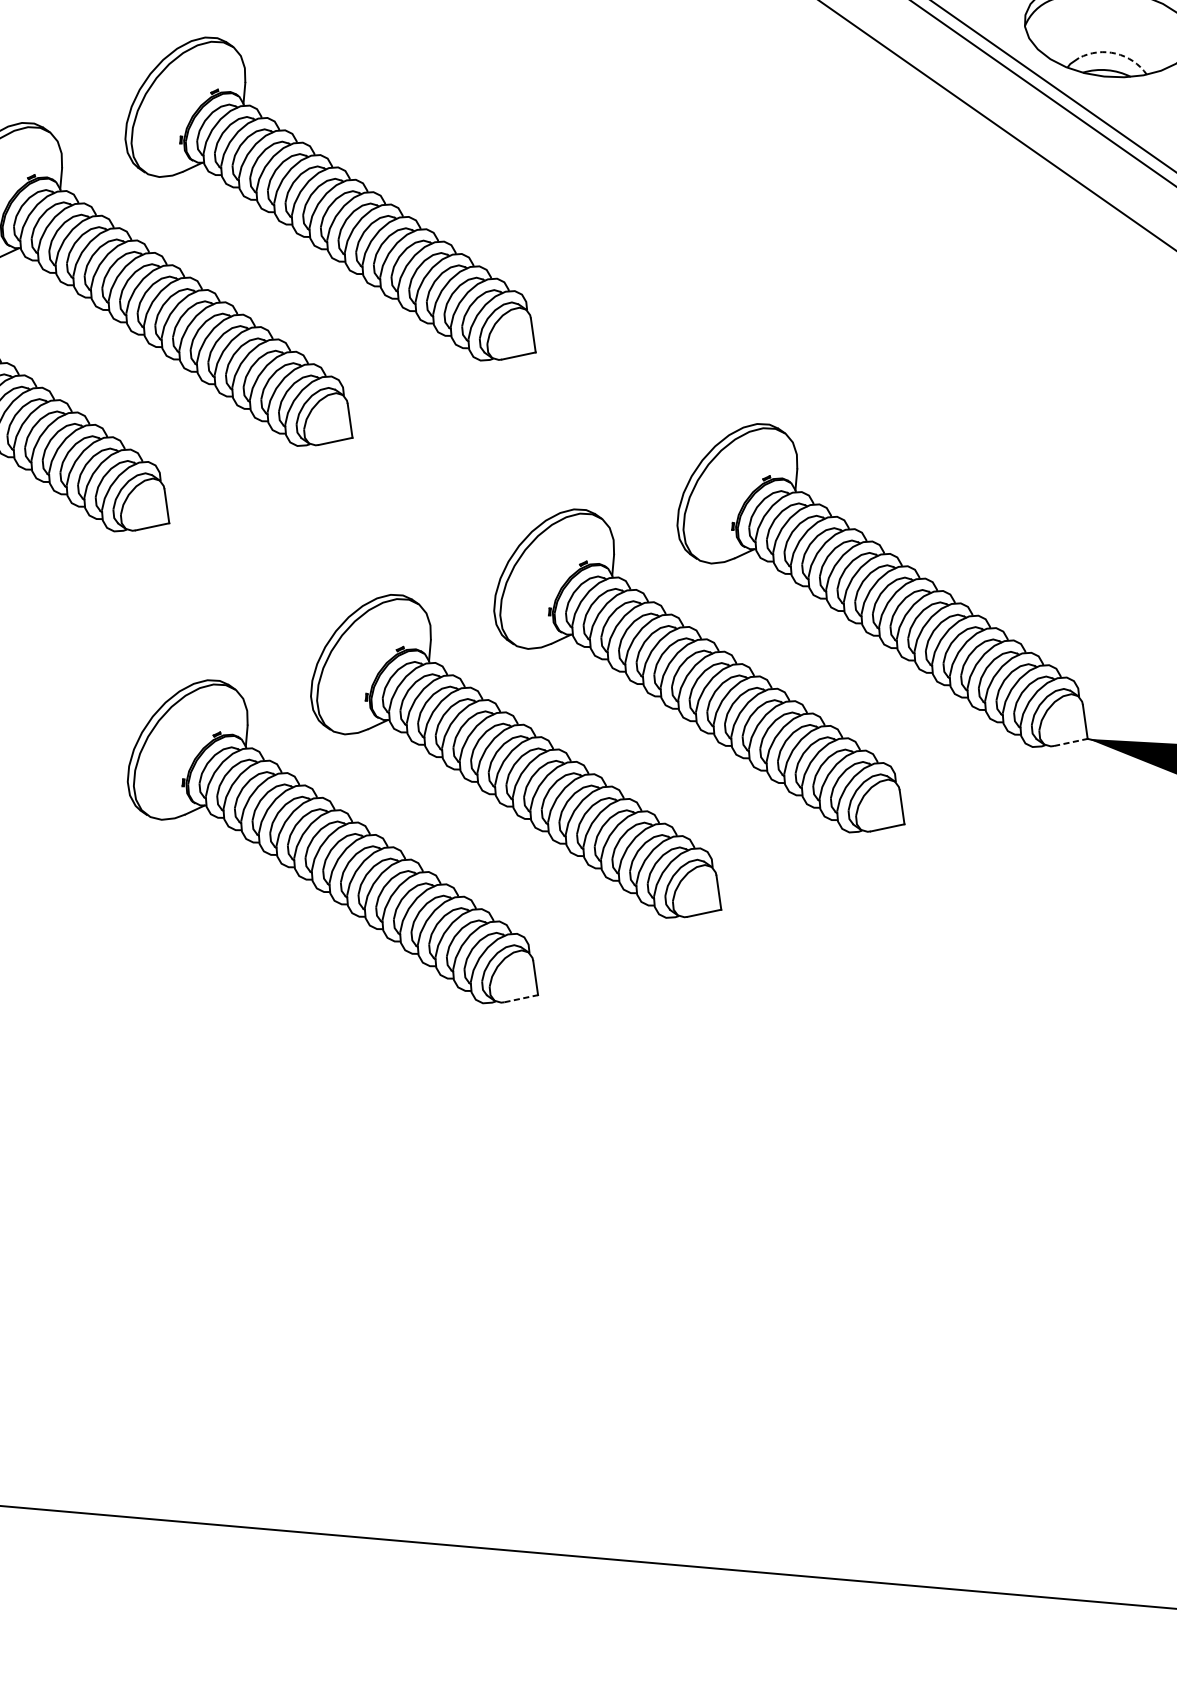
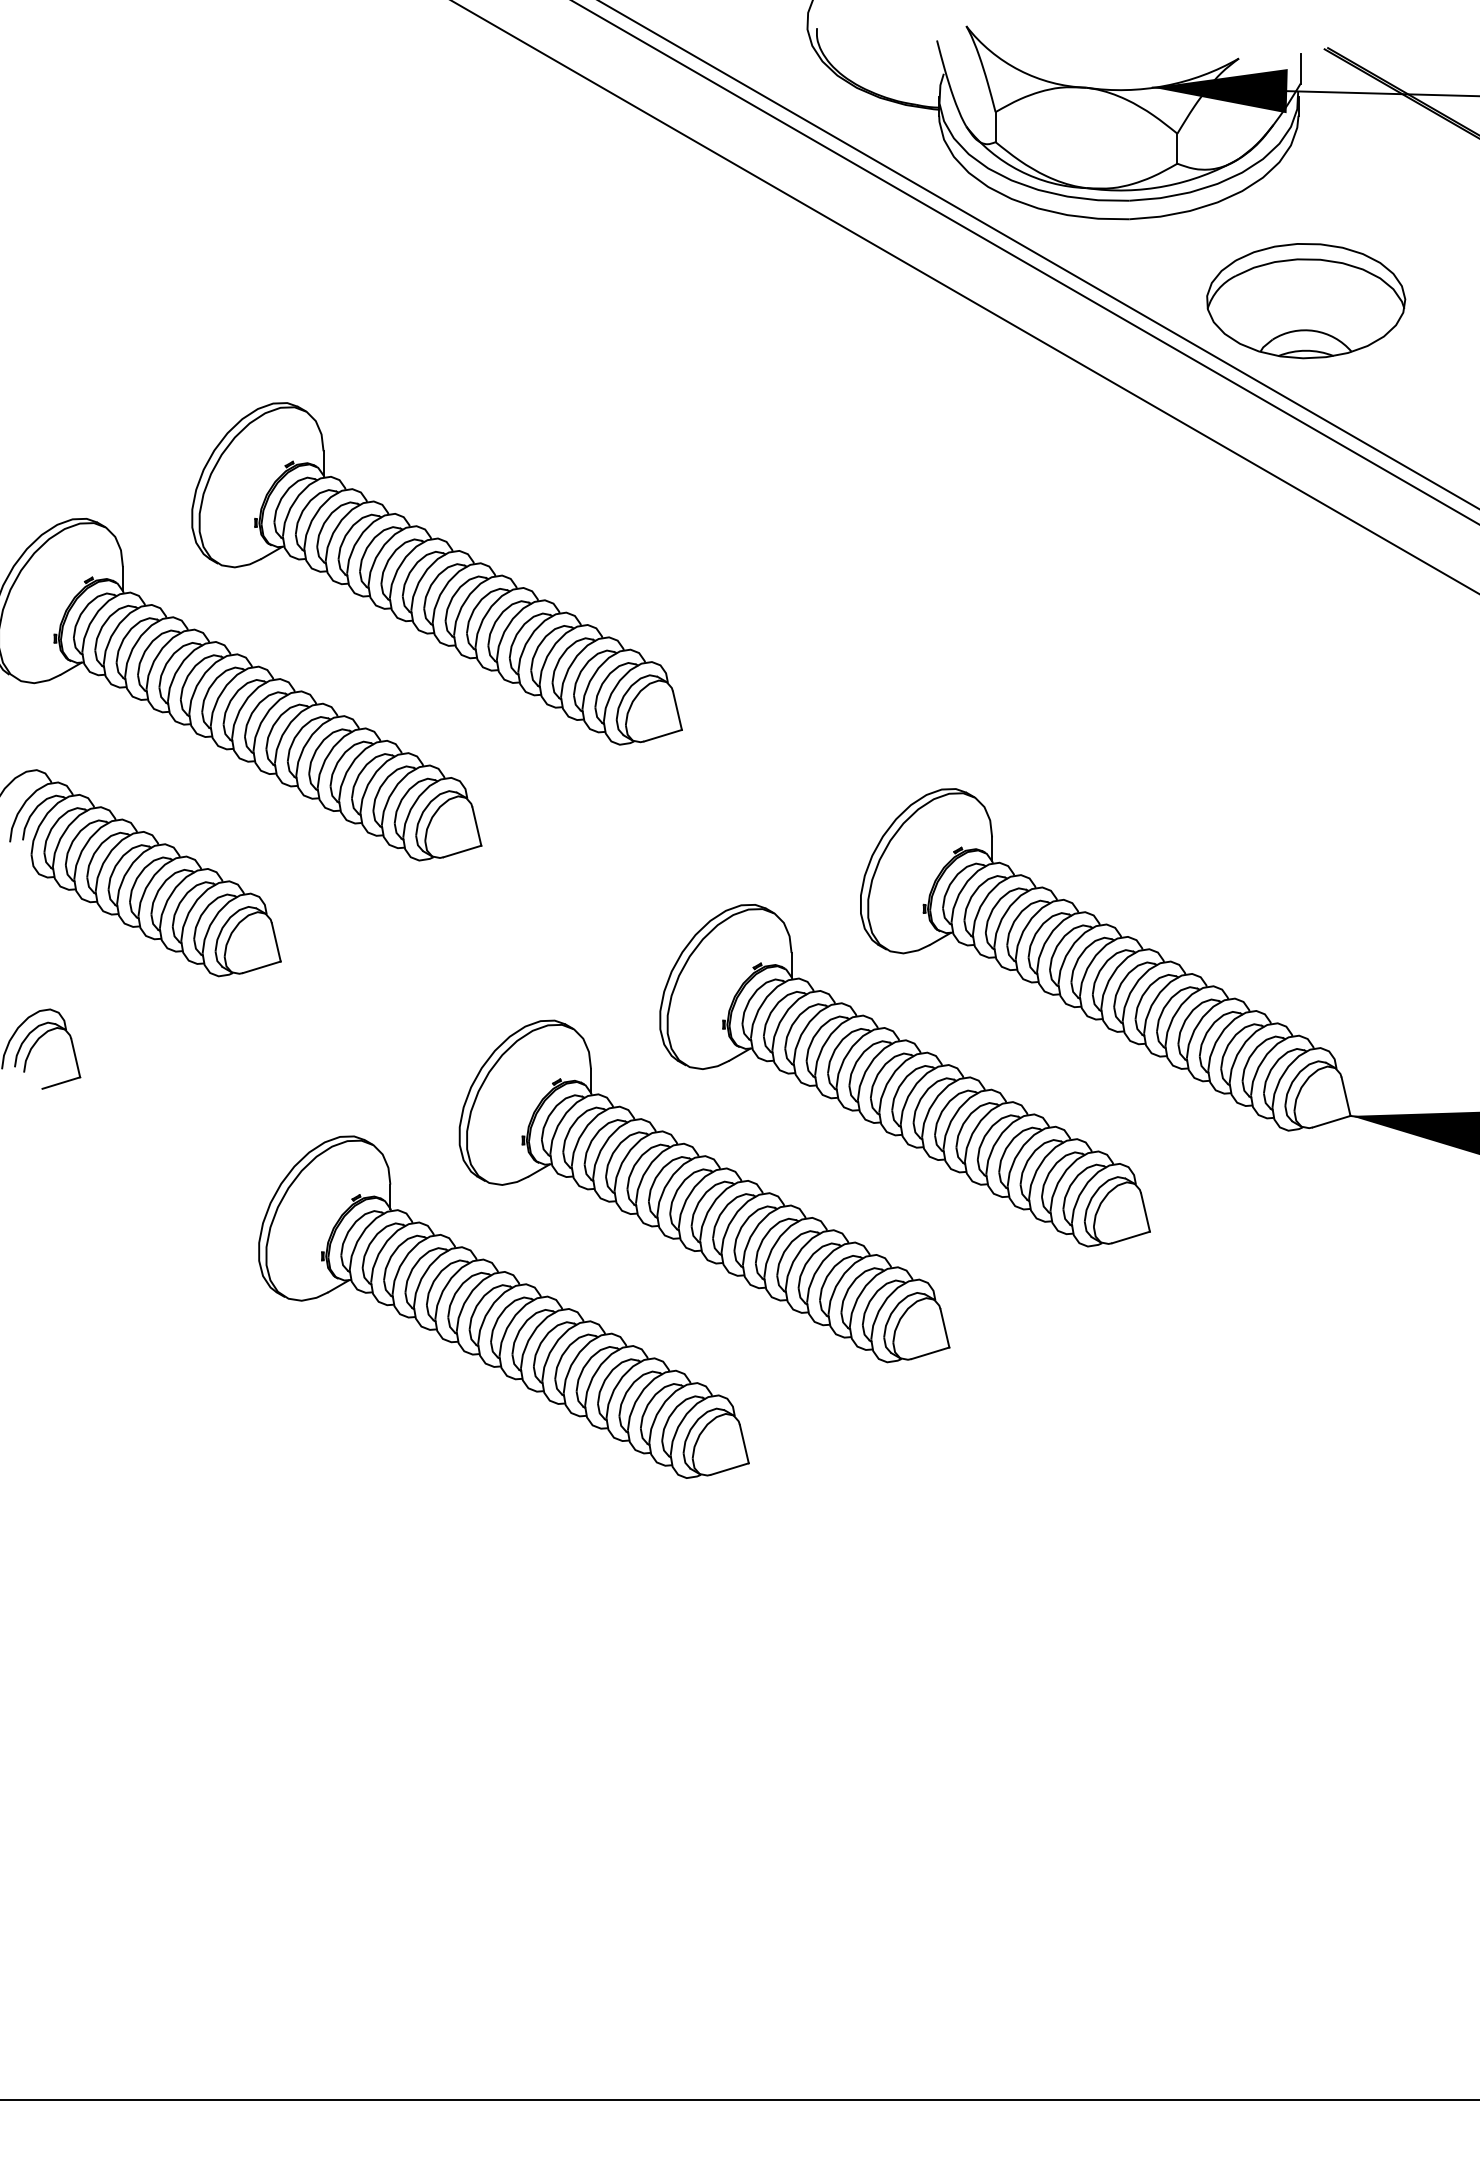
arc: (1116, 54) -> (1314, 331), dashed -> solid
line: (1070, 742) -> (1331, 1121), dashed -> solid
line: (520, 999) -> (729, 1469), dashed -> solid

